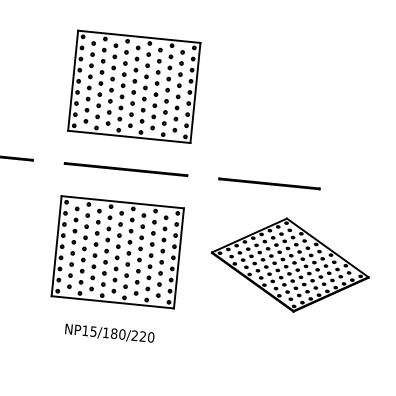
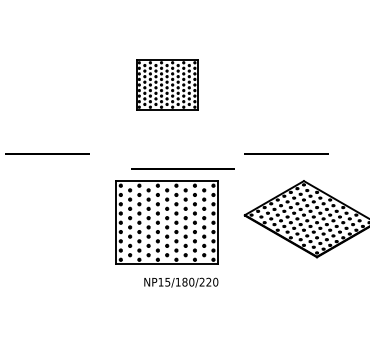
part: (133, 86) -> (166, 84), size x0.6
line: (125, 169) -> (182, 168), moved
text: (110, 333) -> (181, 282), moved

